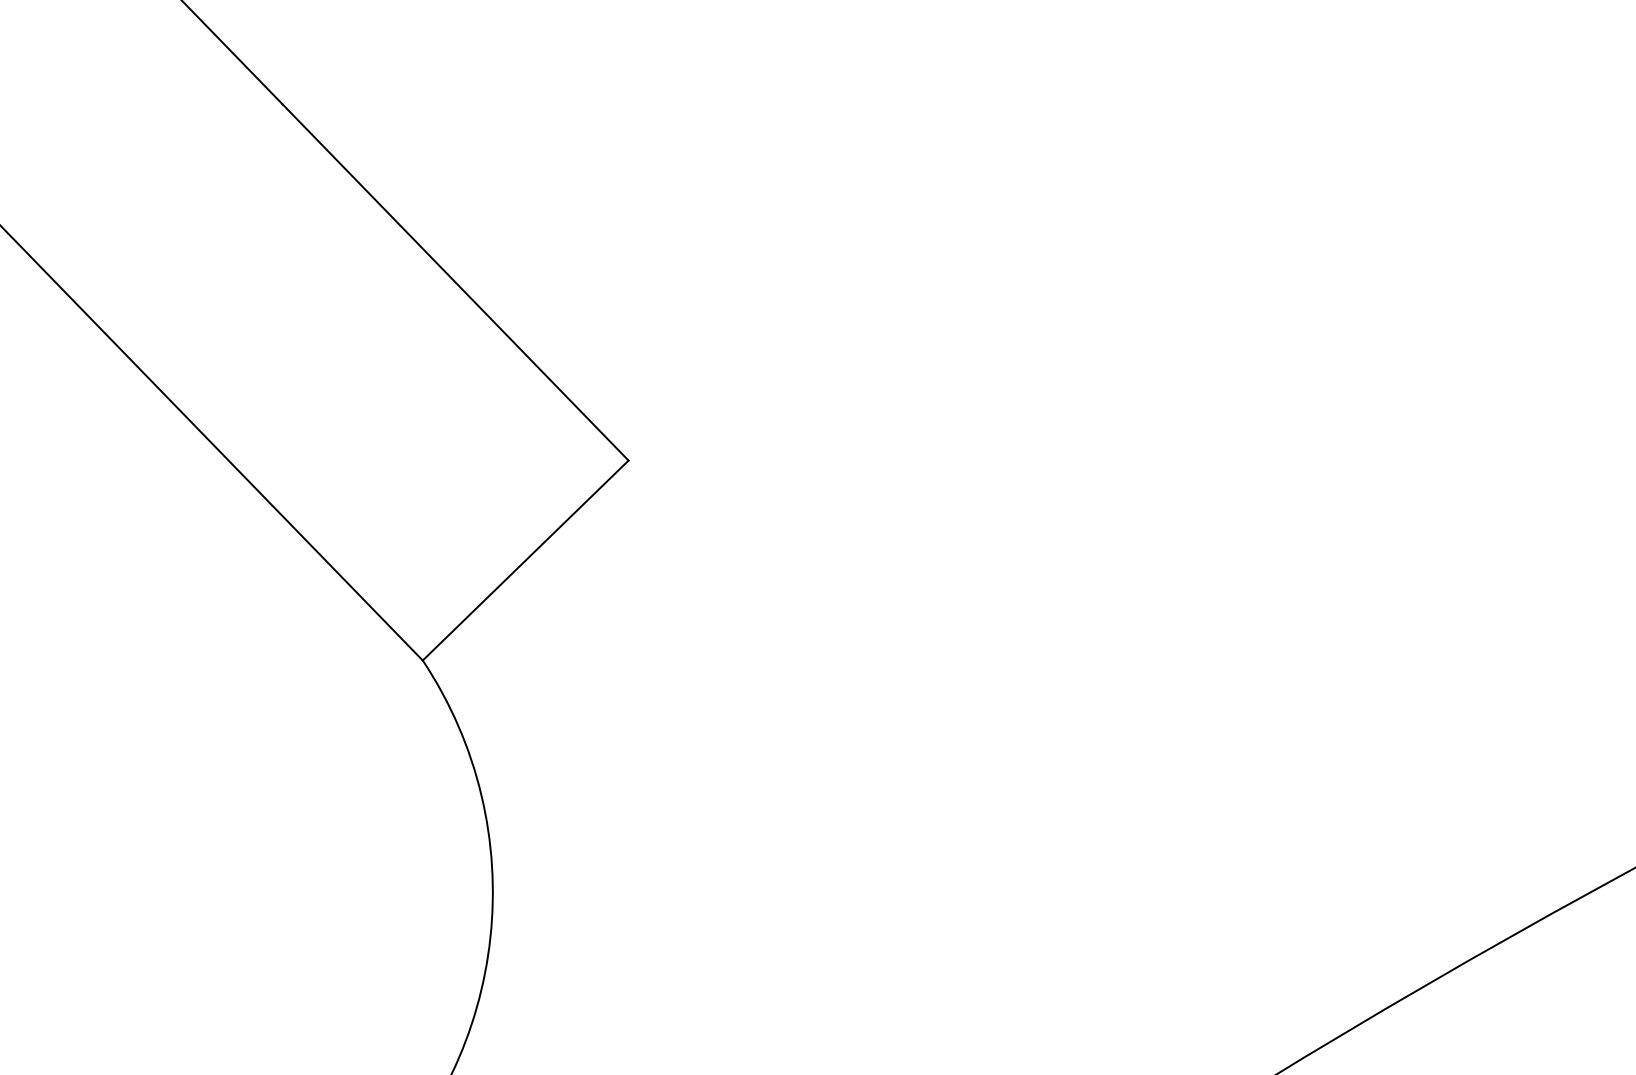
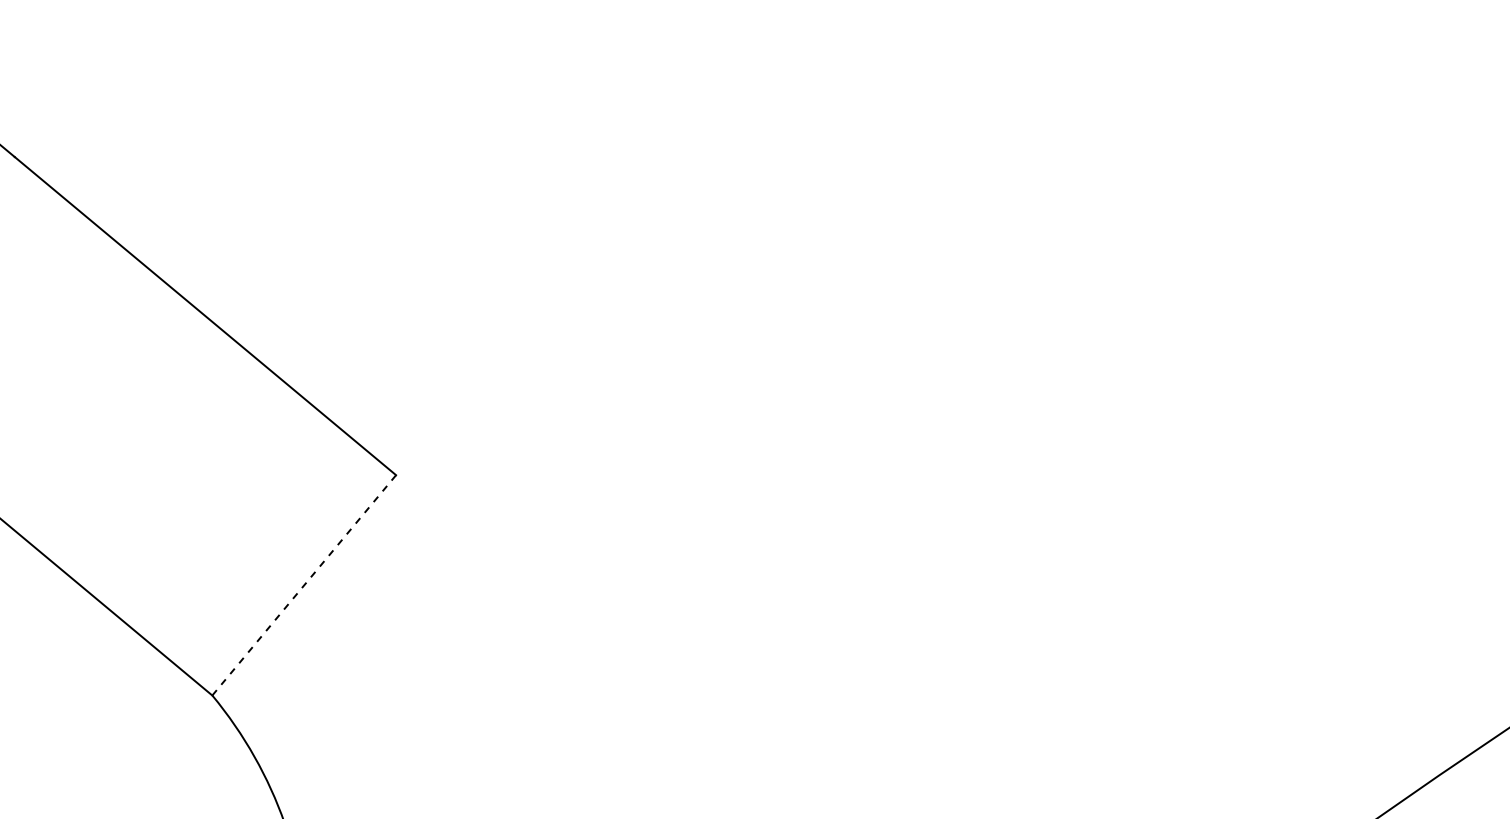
line: (526, 560) -> (305, 585), solid -> dashed

